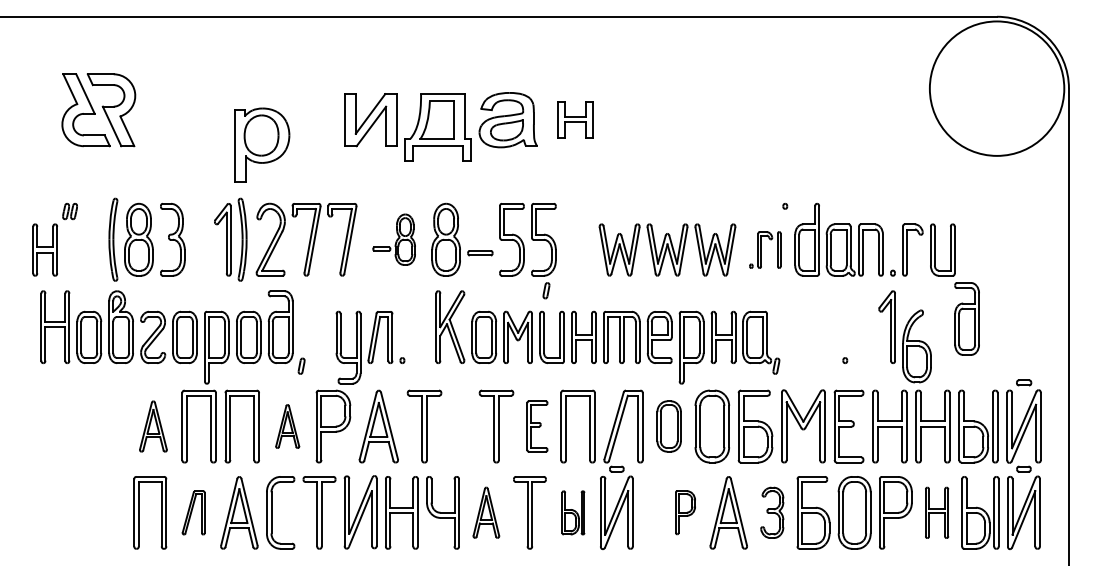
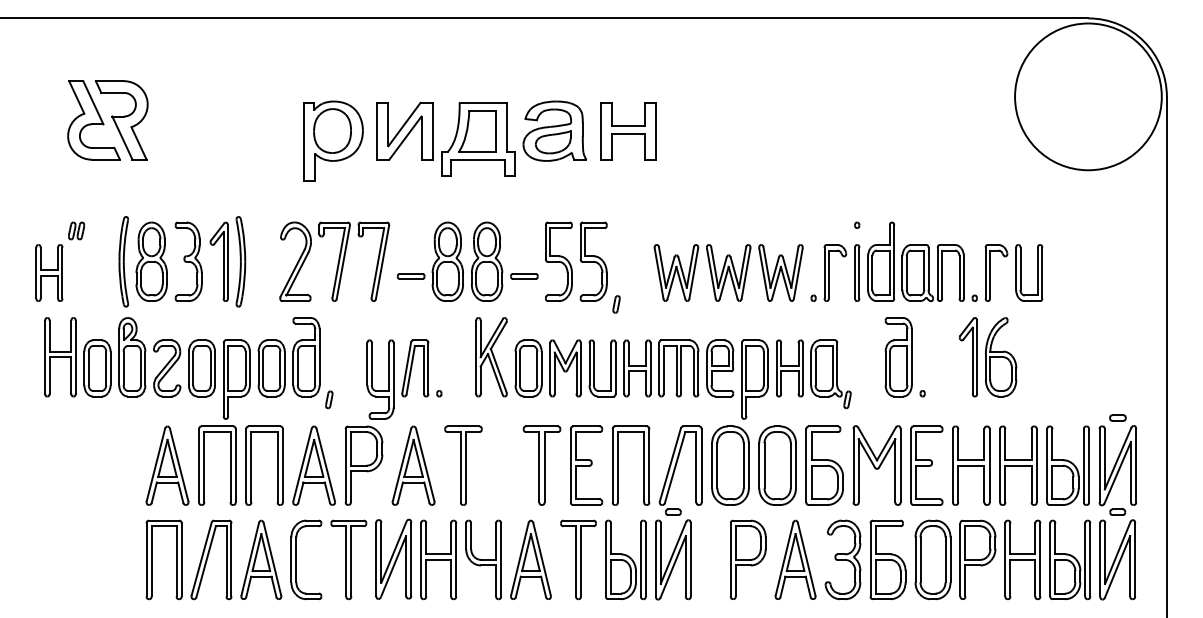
part: (575, 120) -> (628, 131), size x1.43
part: (262, 144) -> (333, 140), moved
part: (230, 239) -> (227, 261), moved
part: (393, 239) -> (429, 261), size x1.43
part: (765, 249) -> (835, 272), size x1.43
part: (546, 290) -> (616, 304), moved
part: (966, 319) -> (898, 357), moved
part: (917, 346) -> (1001, 357), moved
part: (153, 426) -> (167, 465), size x1.43
part: (287, 426) -> (313, 465), size x1.67
part: (537, 426) -> (586, 465), size x1.43
part: (669, 426) -> (730, 465), size x1.43
part: (193, 512) -> (211, 559), size x1.67
part: (485, 512) -> (530, 559), size x1.43
part: (572, 512) -> (625, 559), size x1.67
part: (685, 512) -> (748, 559), size x1.67
part: (771, 512) -> (842, 559), size x1.43
part: (936, 512) -> (1022, 559), size x1.43

